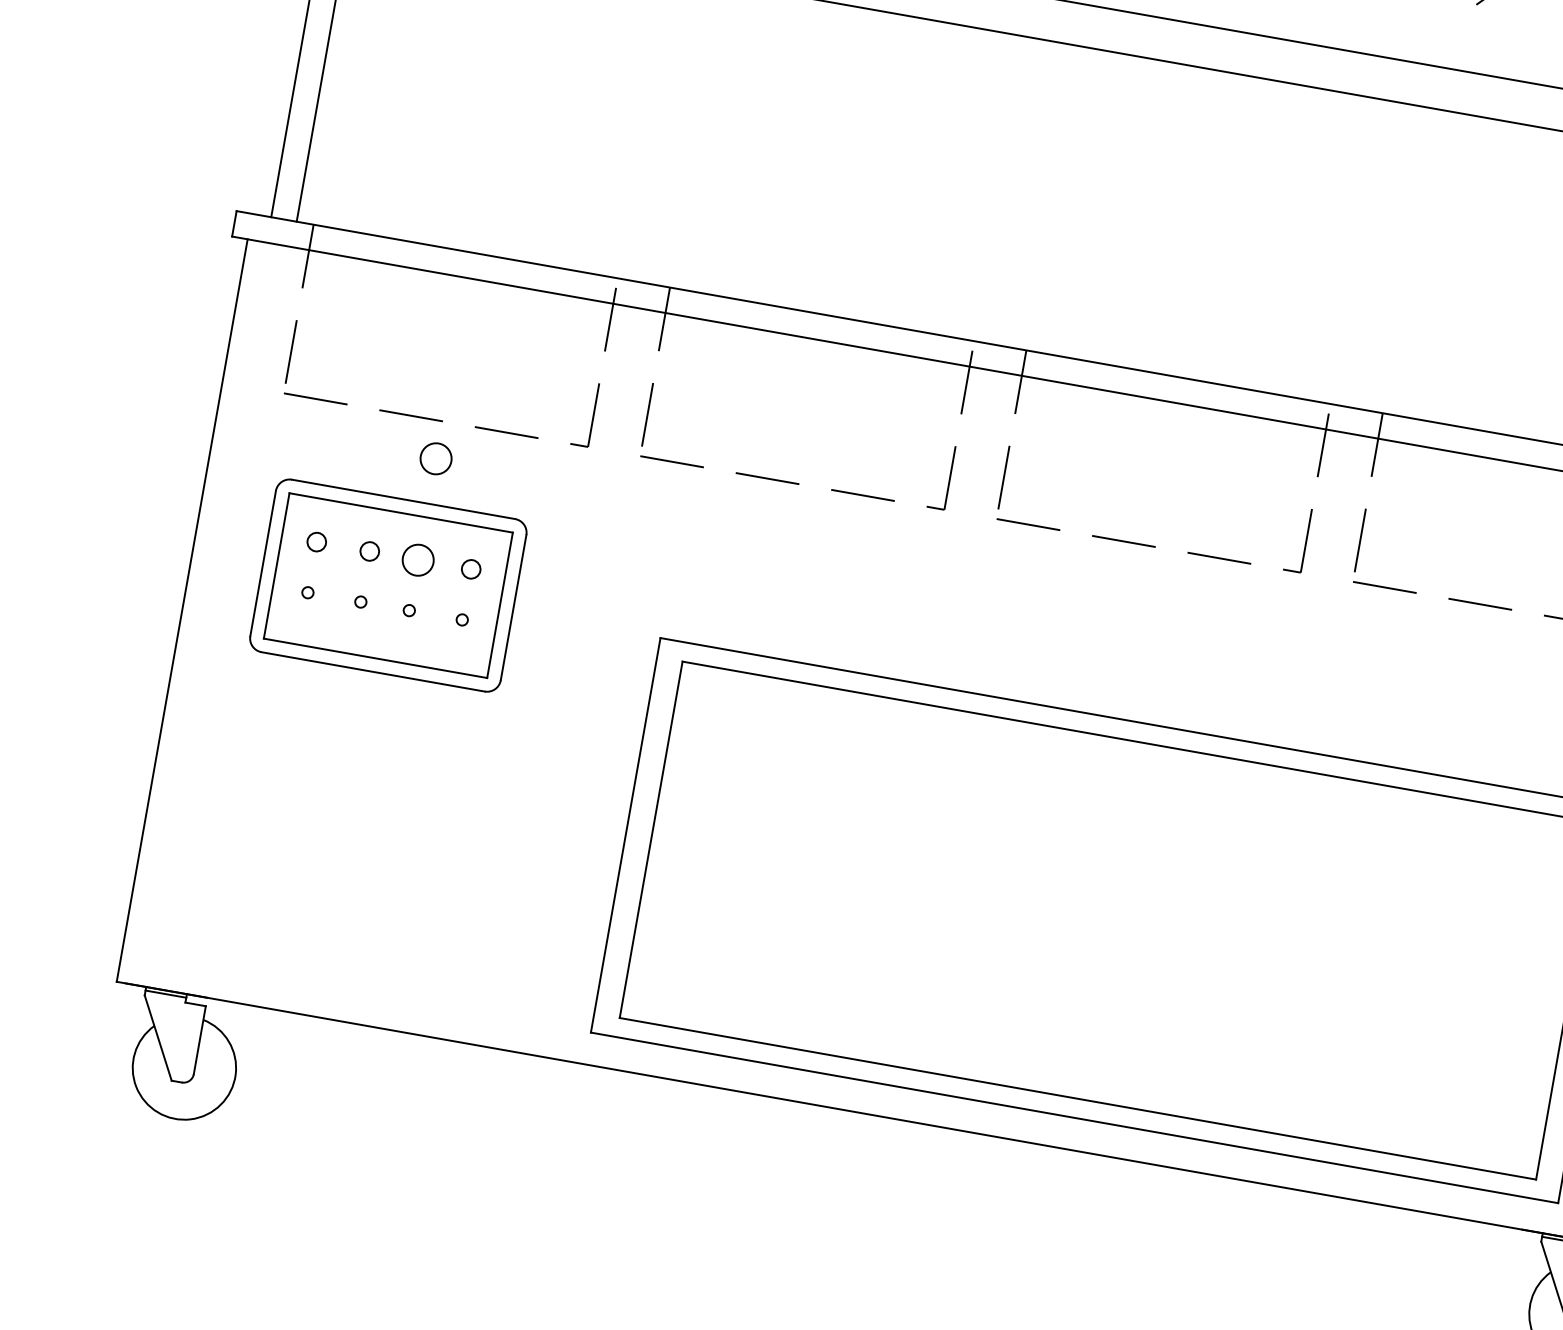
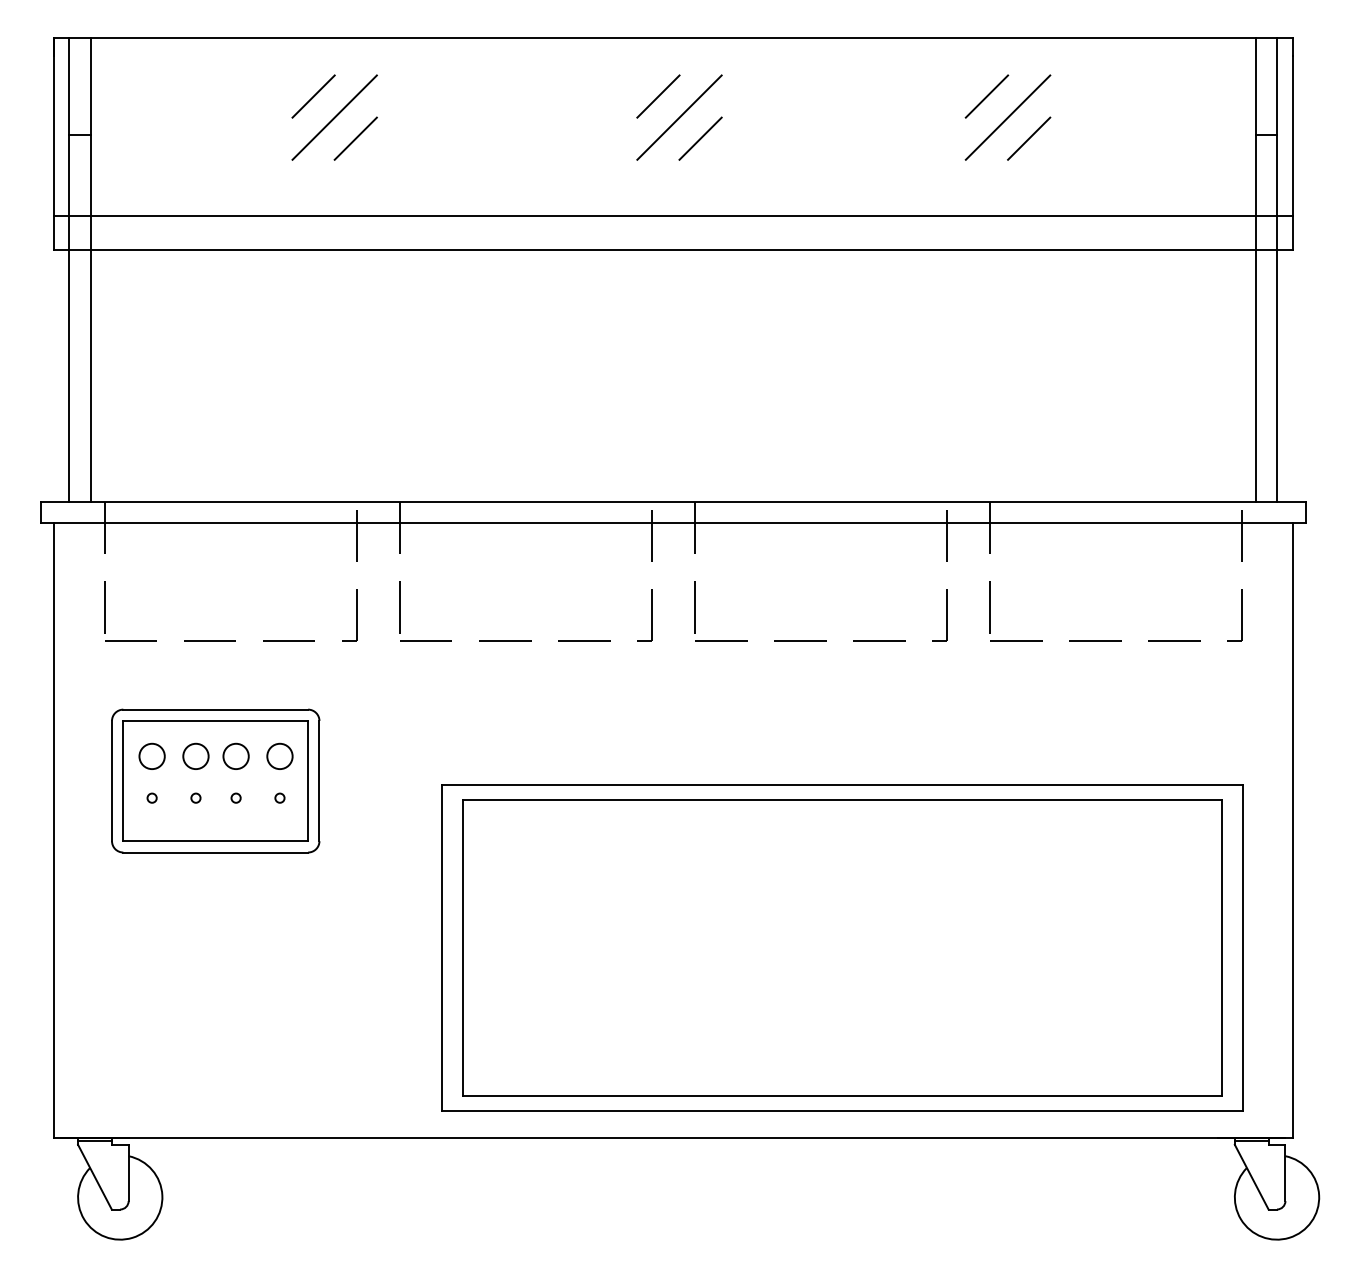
circle: (435, 457) -> (235, 671), removed
circle: (316, 541) -> (151, 755), size x1.67
circle: (369, 550) -> (195, 755), size x1.67
circle: (470, 568) -> (279, 755), size x1.67

